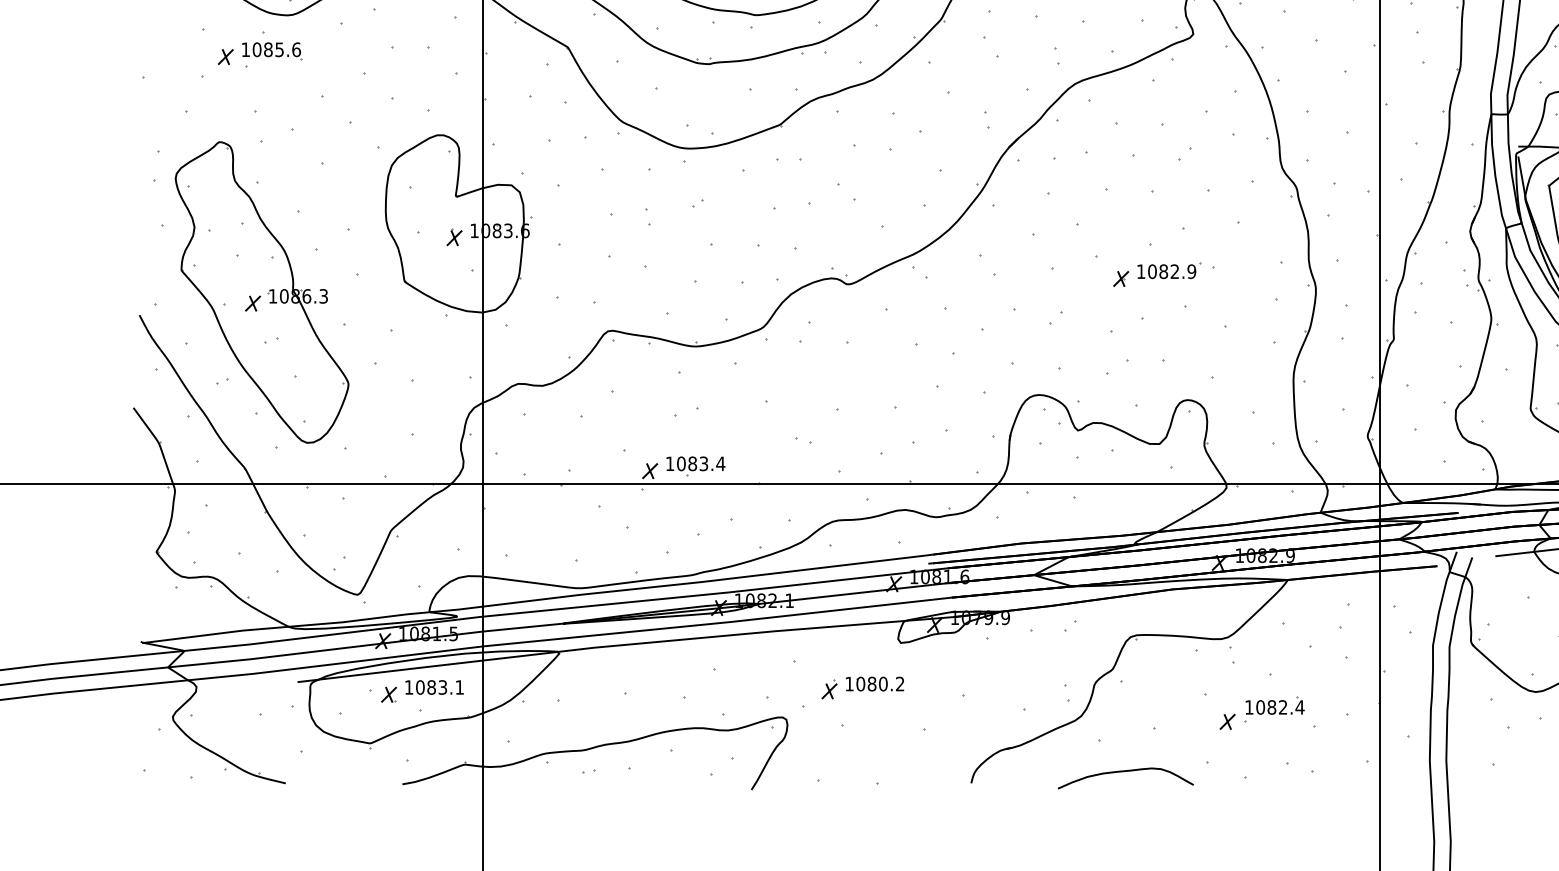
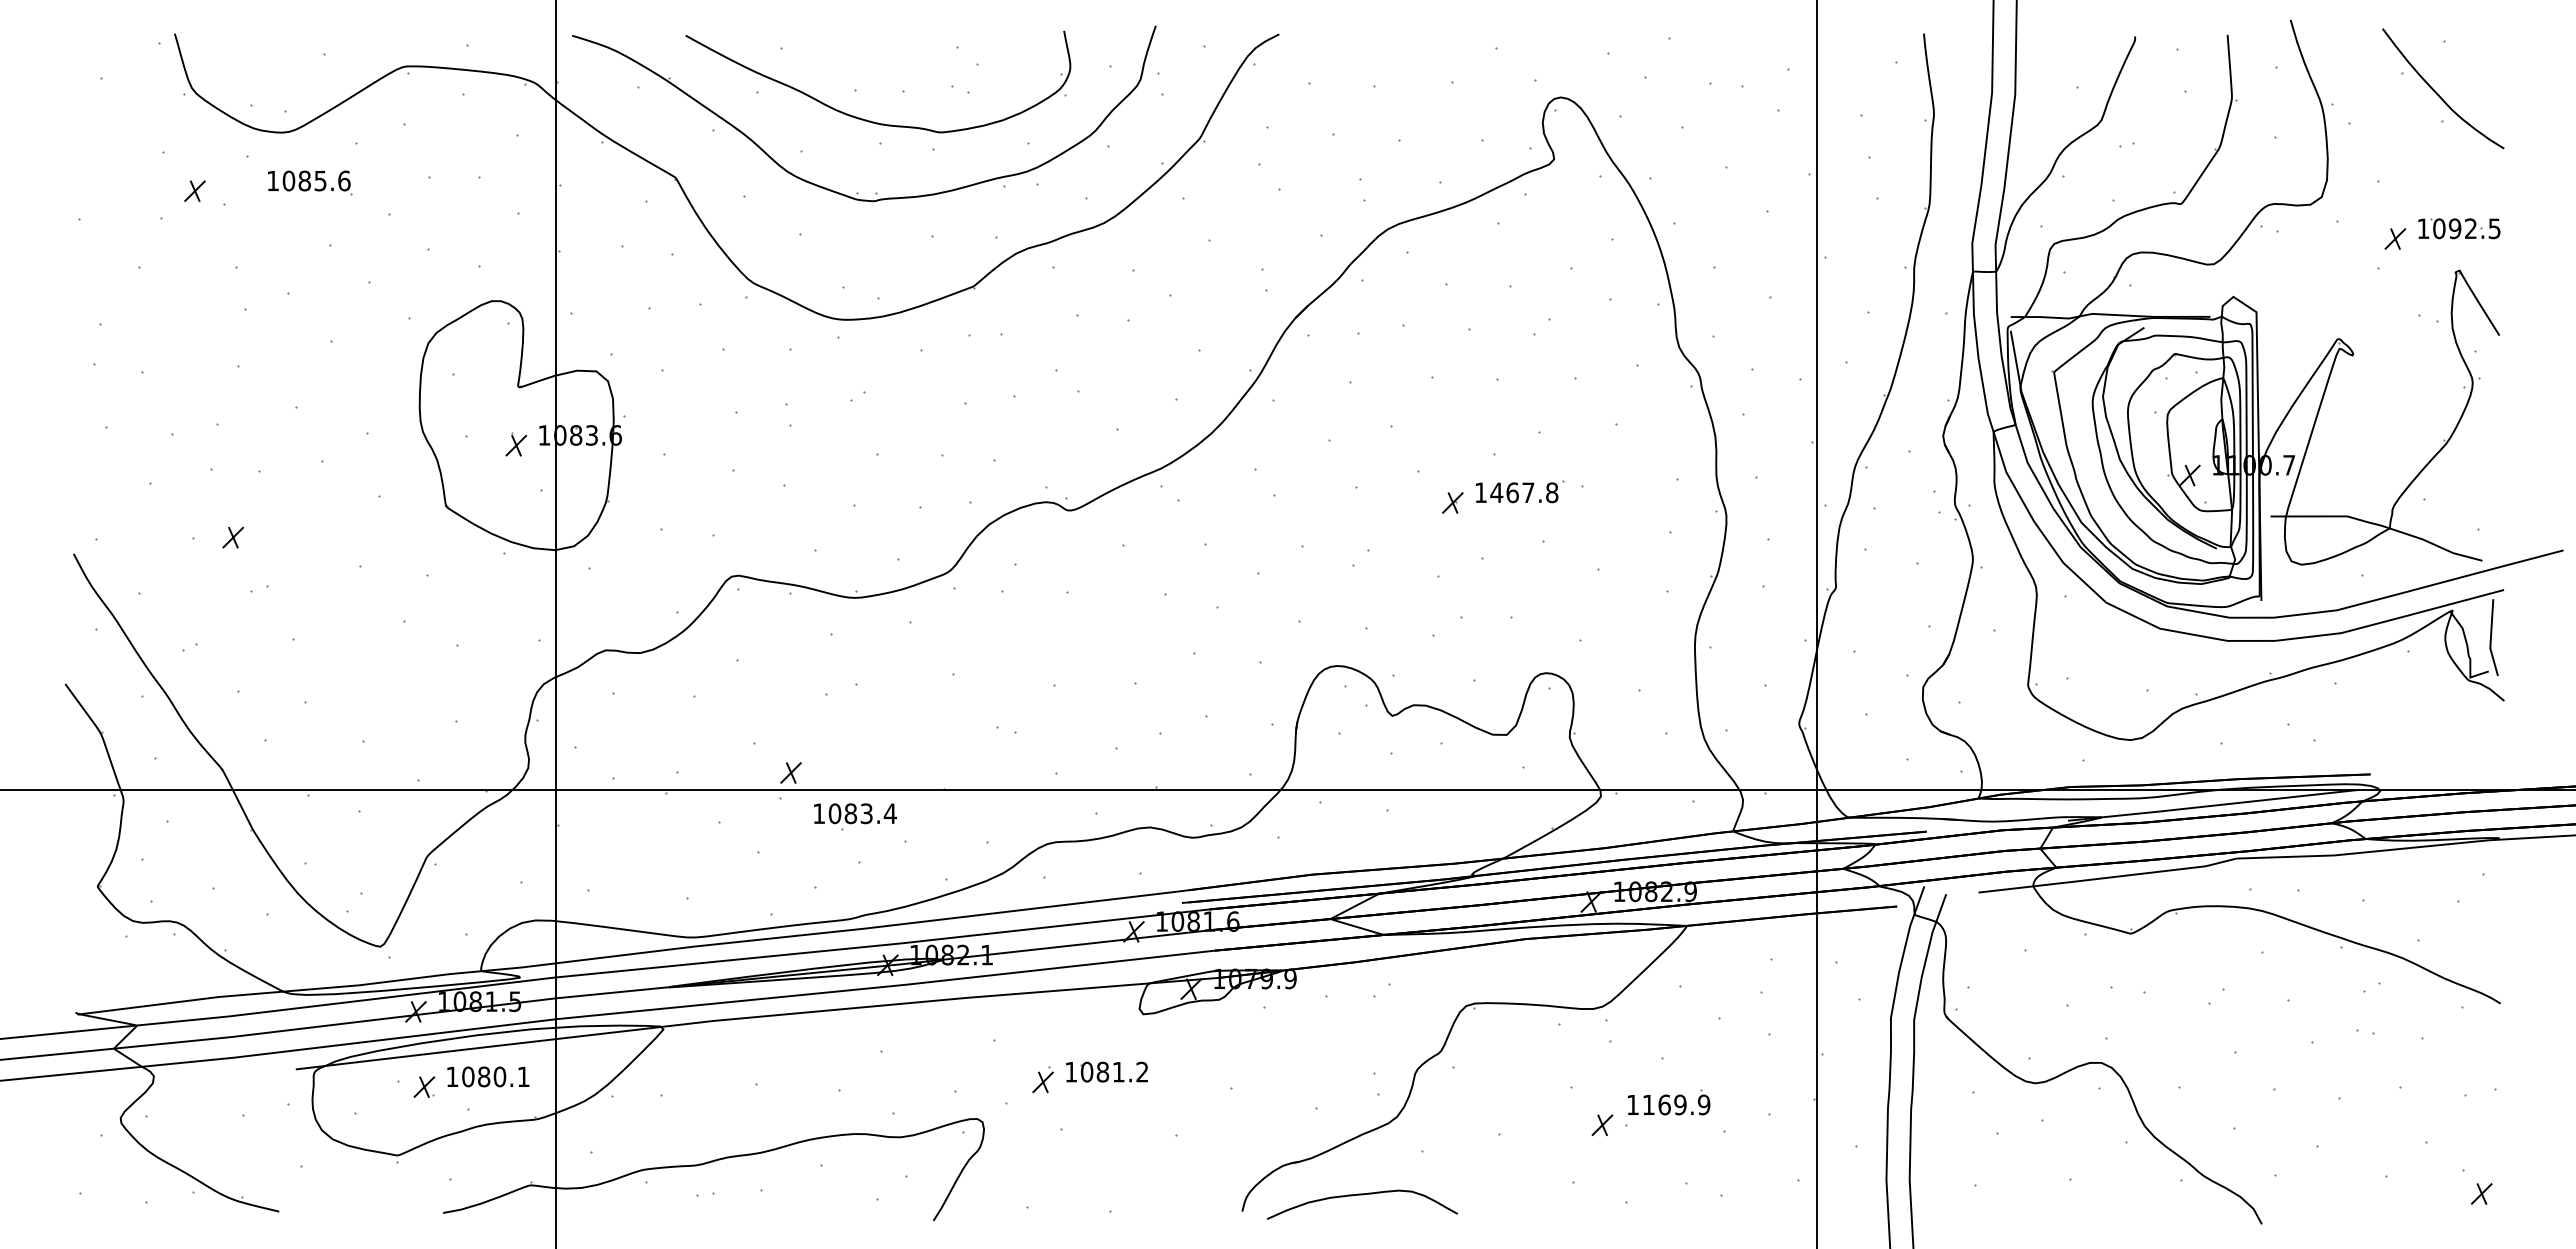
part: (272, 50) -> (310, 182), moved
text: (1172, 271) -> (1524, 492), 1082.9 -> 1467.8
part: (261, 292) -> (245, 522), removed
part: (695, 465) -> (855, 816), moved
text: (883, 683) -> (1118, 1071), 1080.2 -> 1081.2
text: (442, 687) -> (499, 1076), 1083.1 -> 1080.1
text: (1280, 707) -> (1676, 1104), 1082.4 -> 1169.9
curve: (1125, 771) -> (1361, 1195), moved

